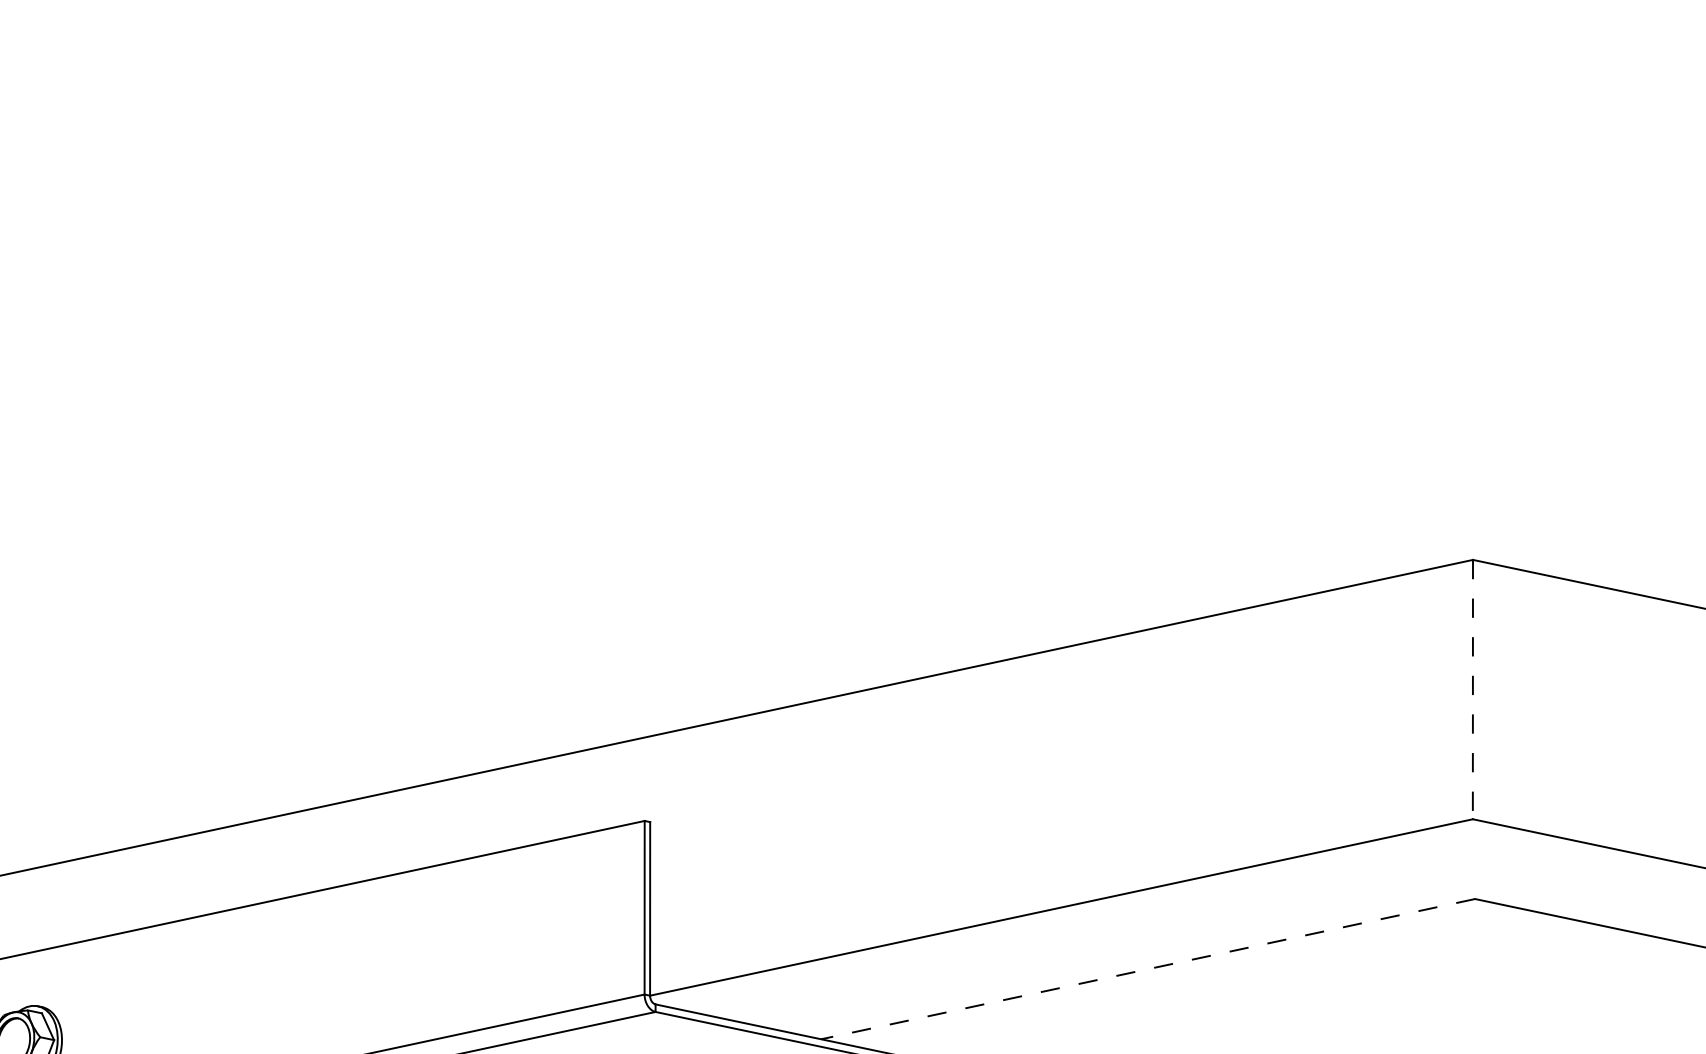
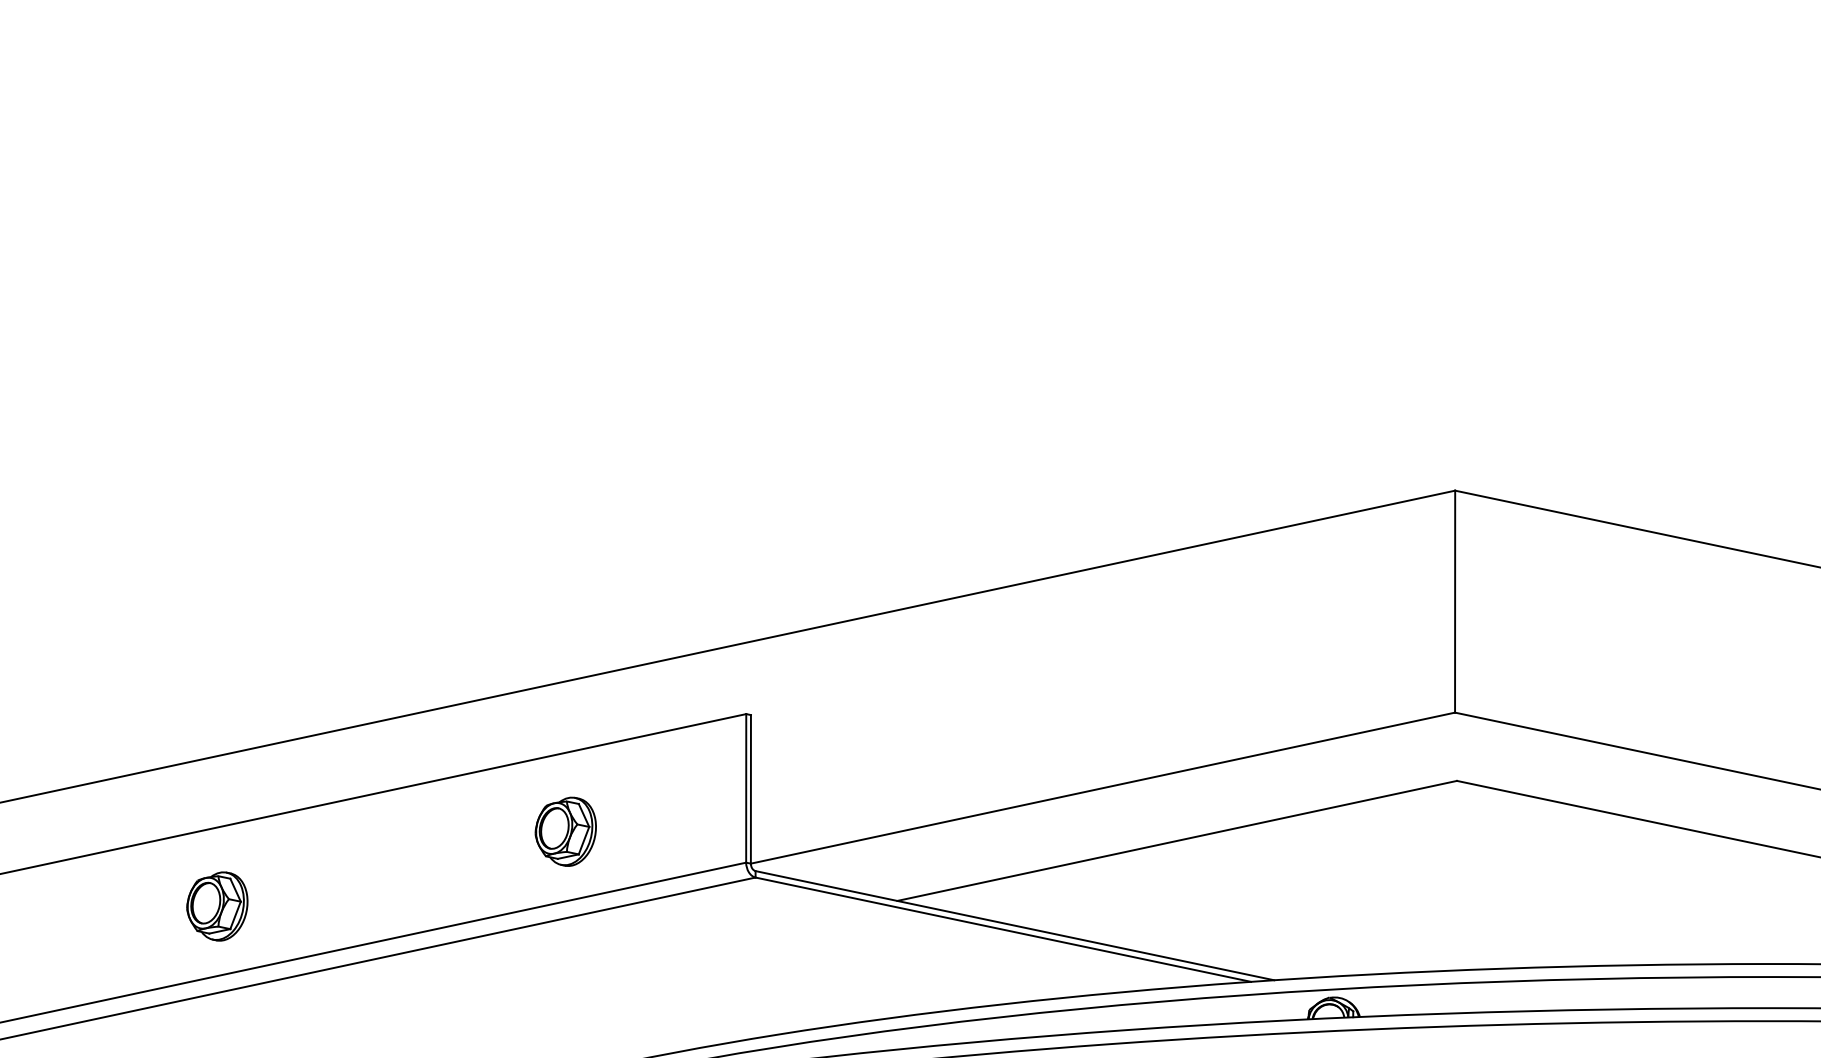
line: (1473, 689) -> (1455, 601), dashed -> solid
part: (433, 958) -> (565, 831), added
line: (1147, 969) -> (1176, 841), dashed -> solid

